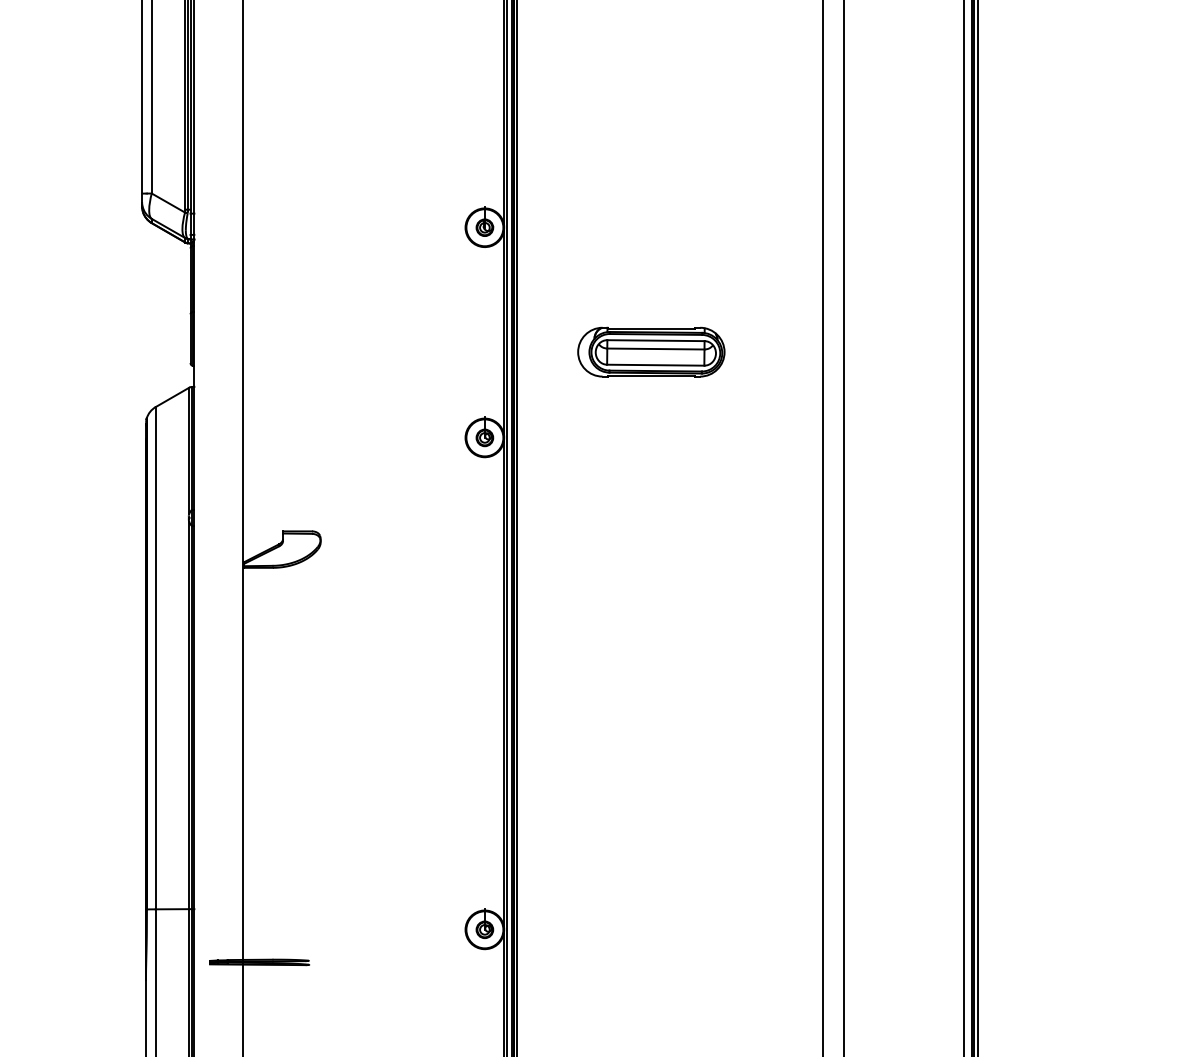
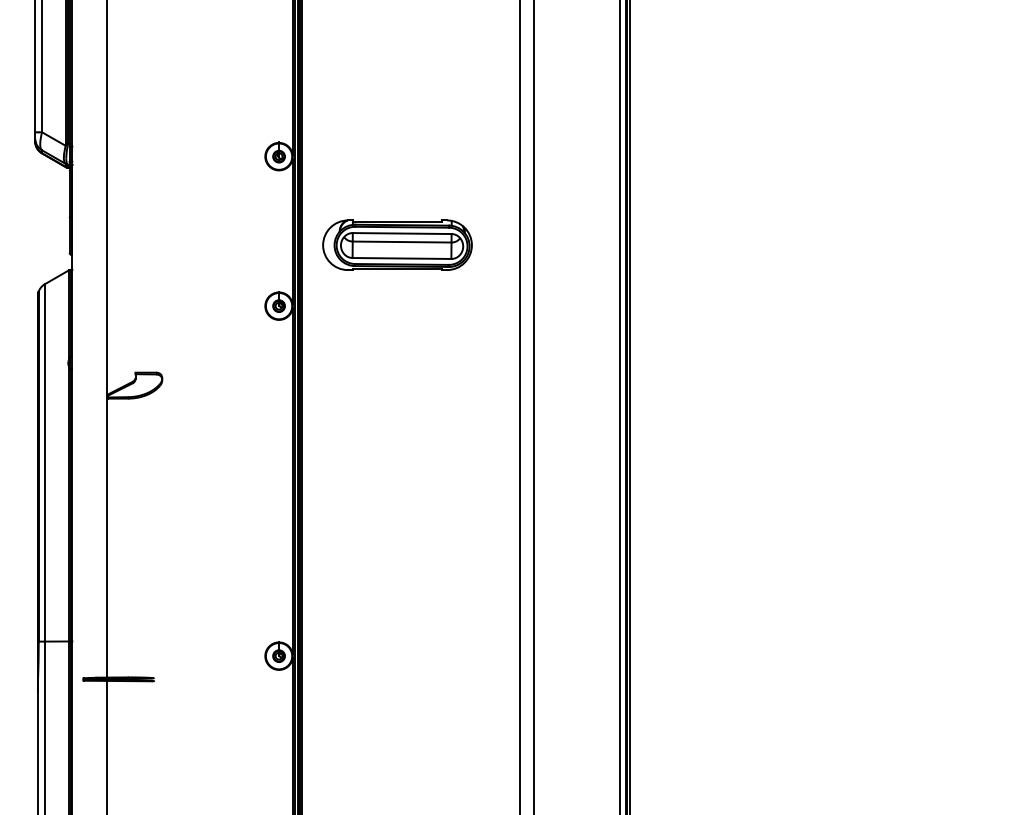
part: (651, 351) -> (397, 244), size x1.43

